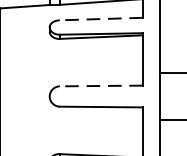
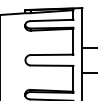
line: (100, 19) -> (51, 20), dashed -> solid
line: (100, 85) -> (51, 54), dashed -> solid

